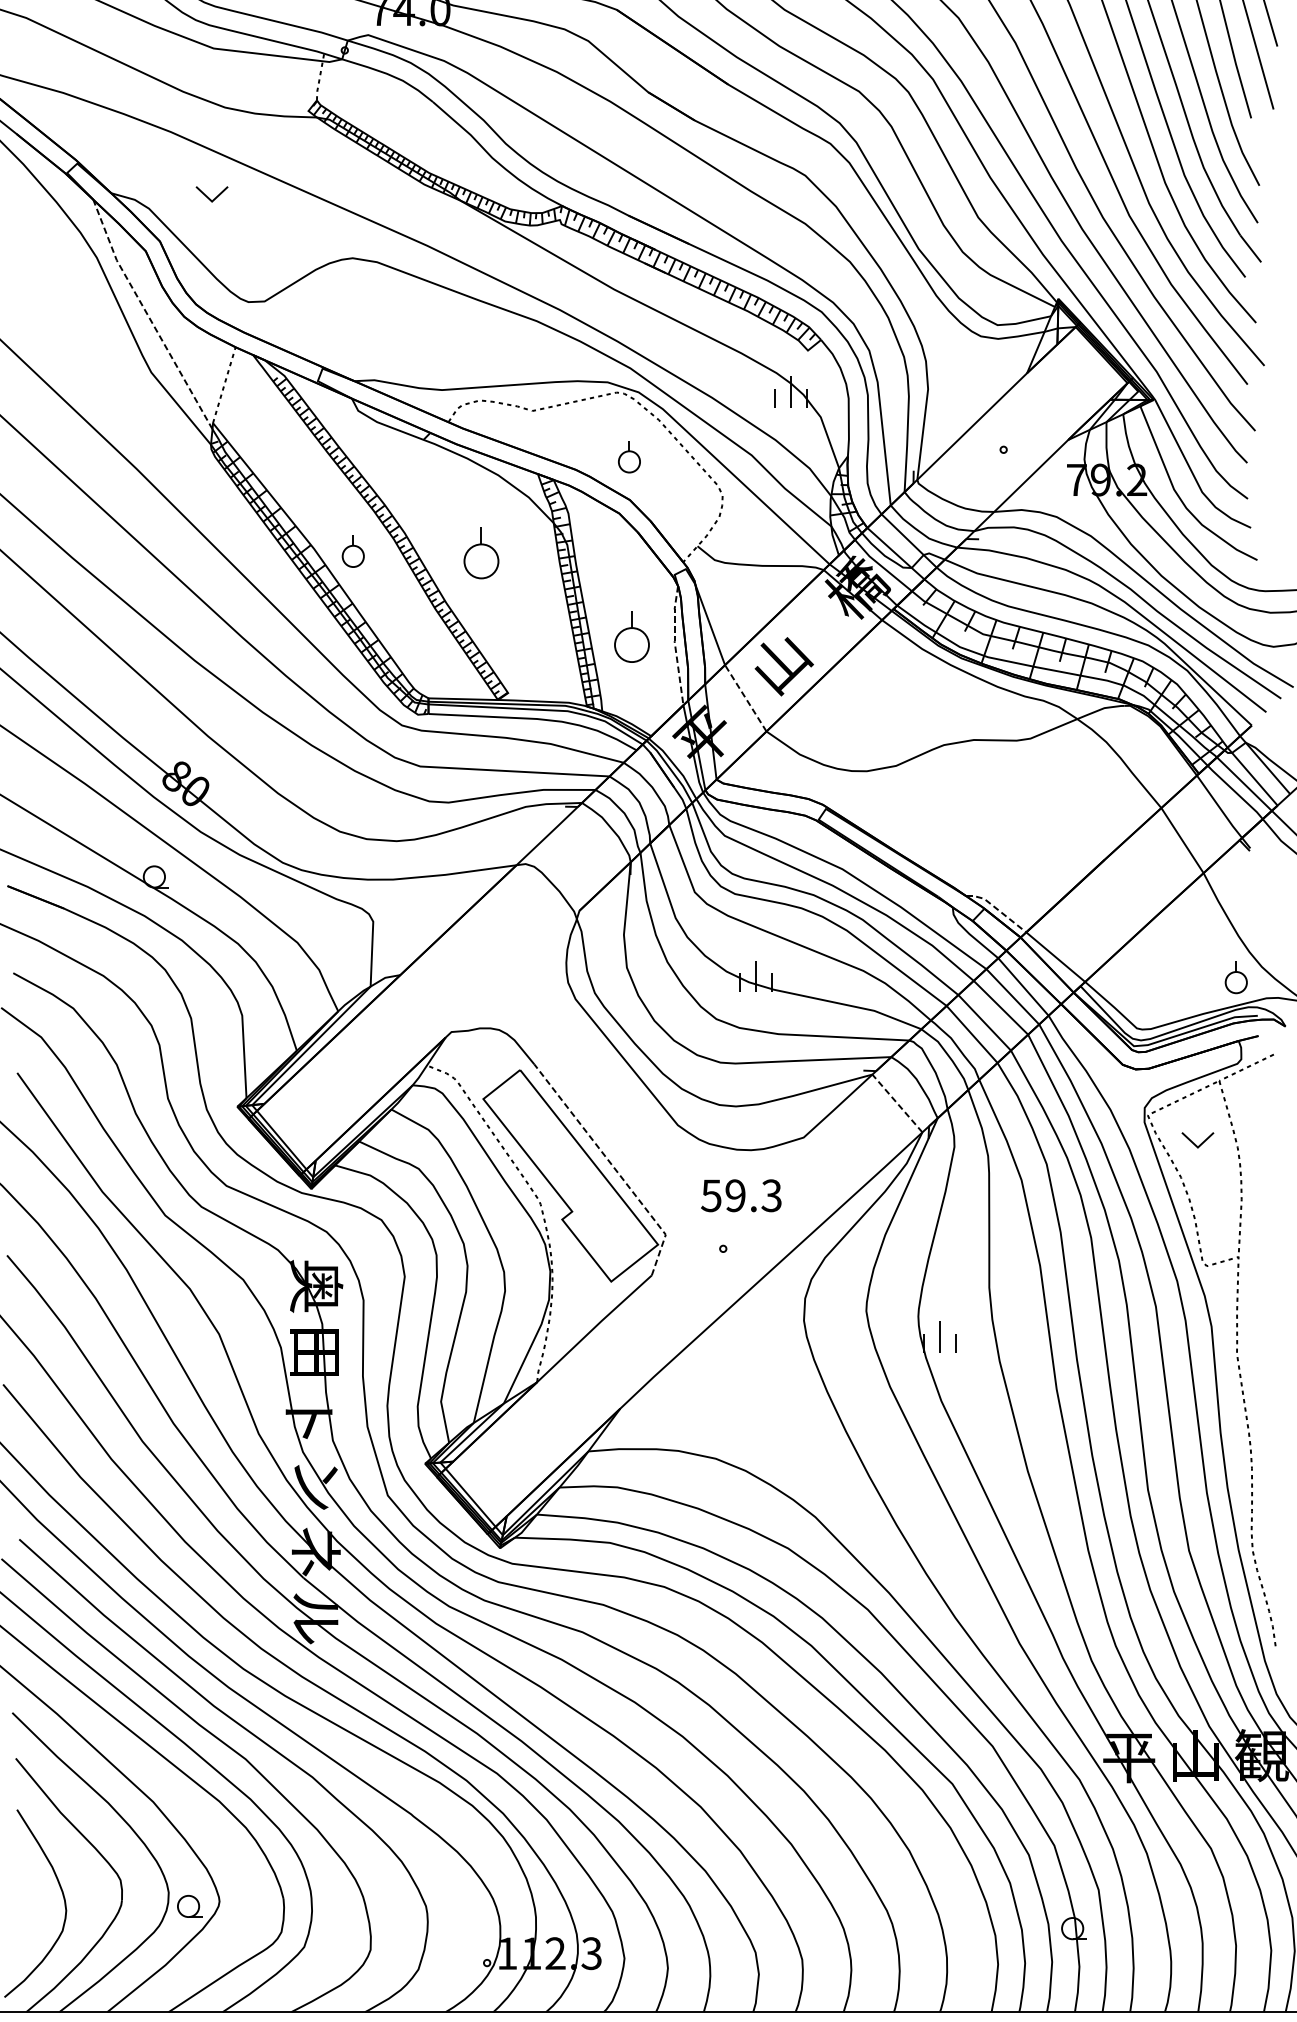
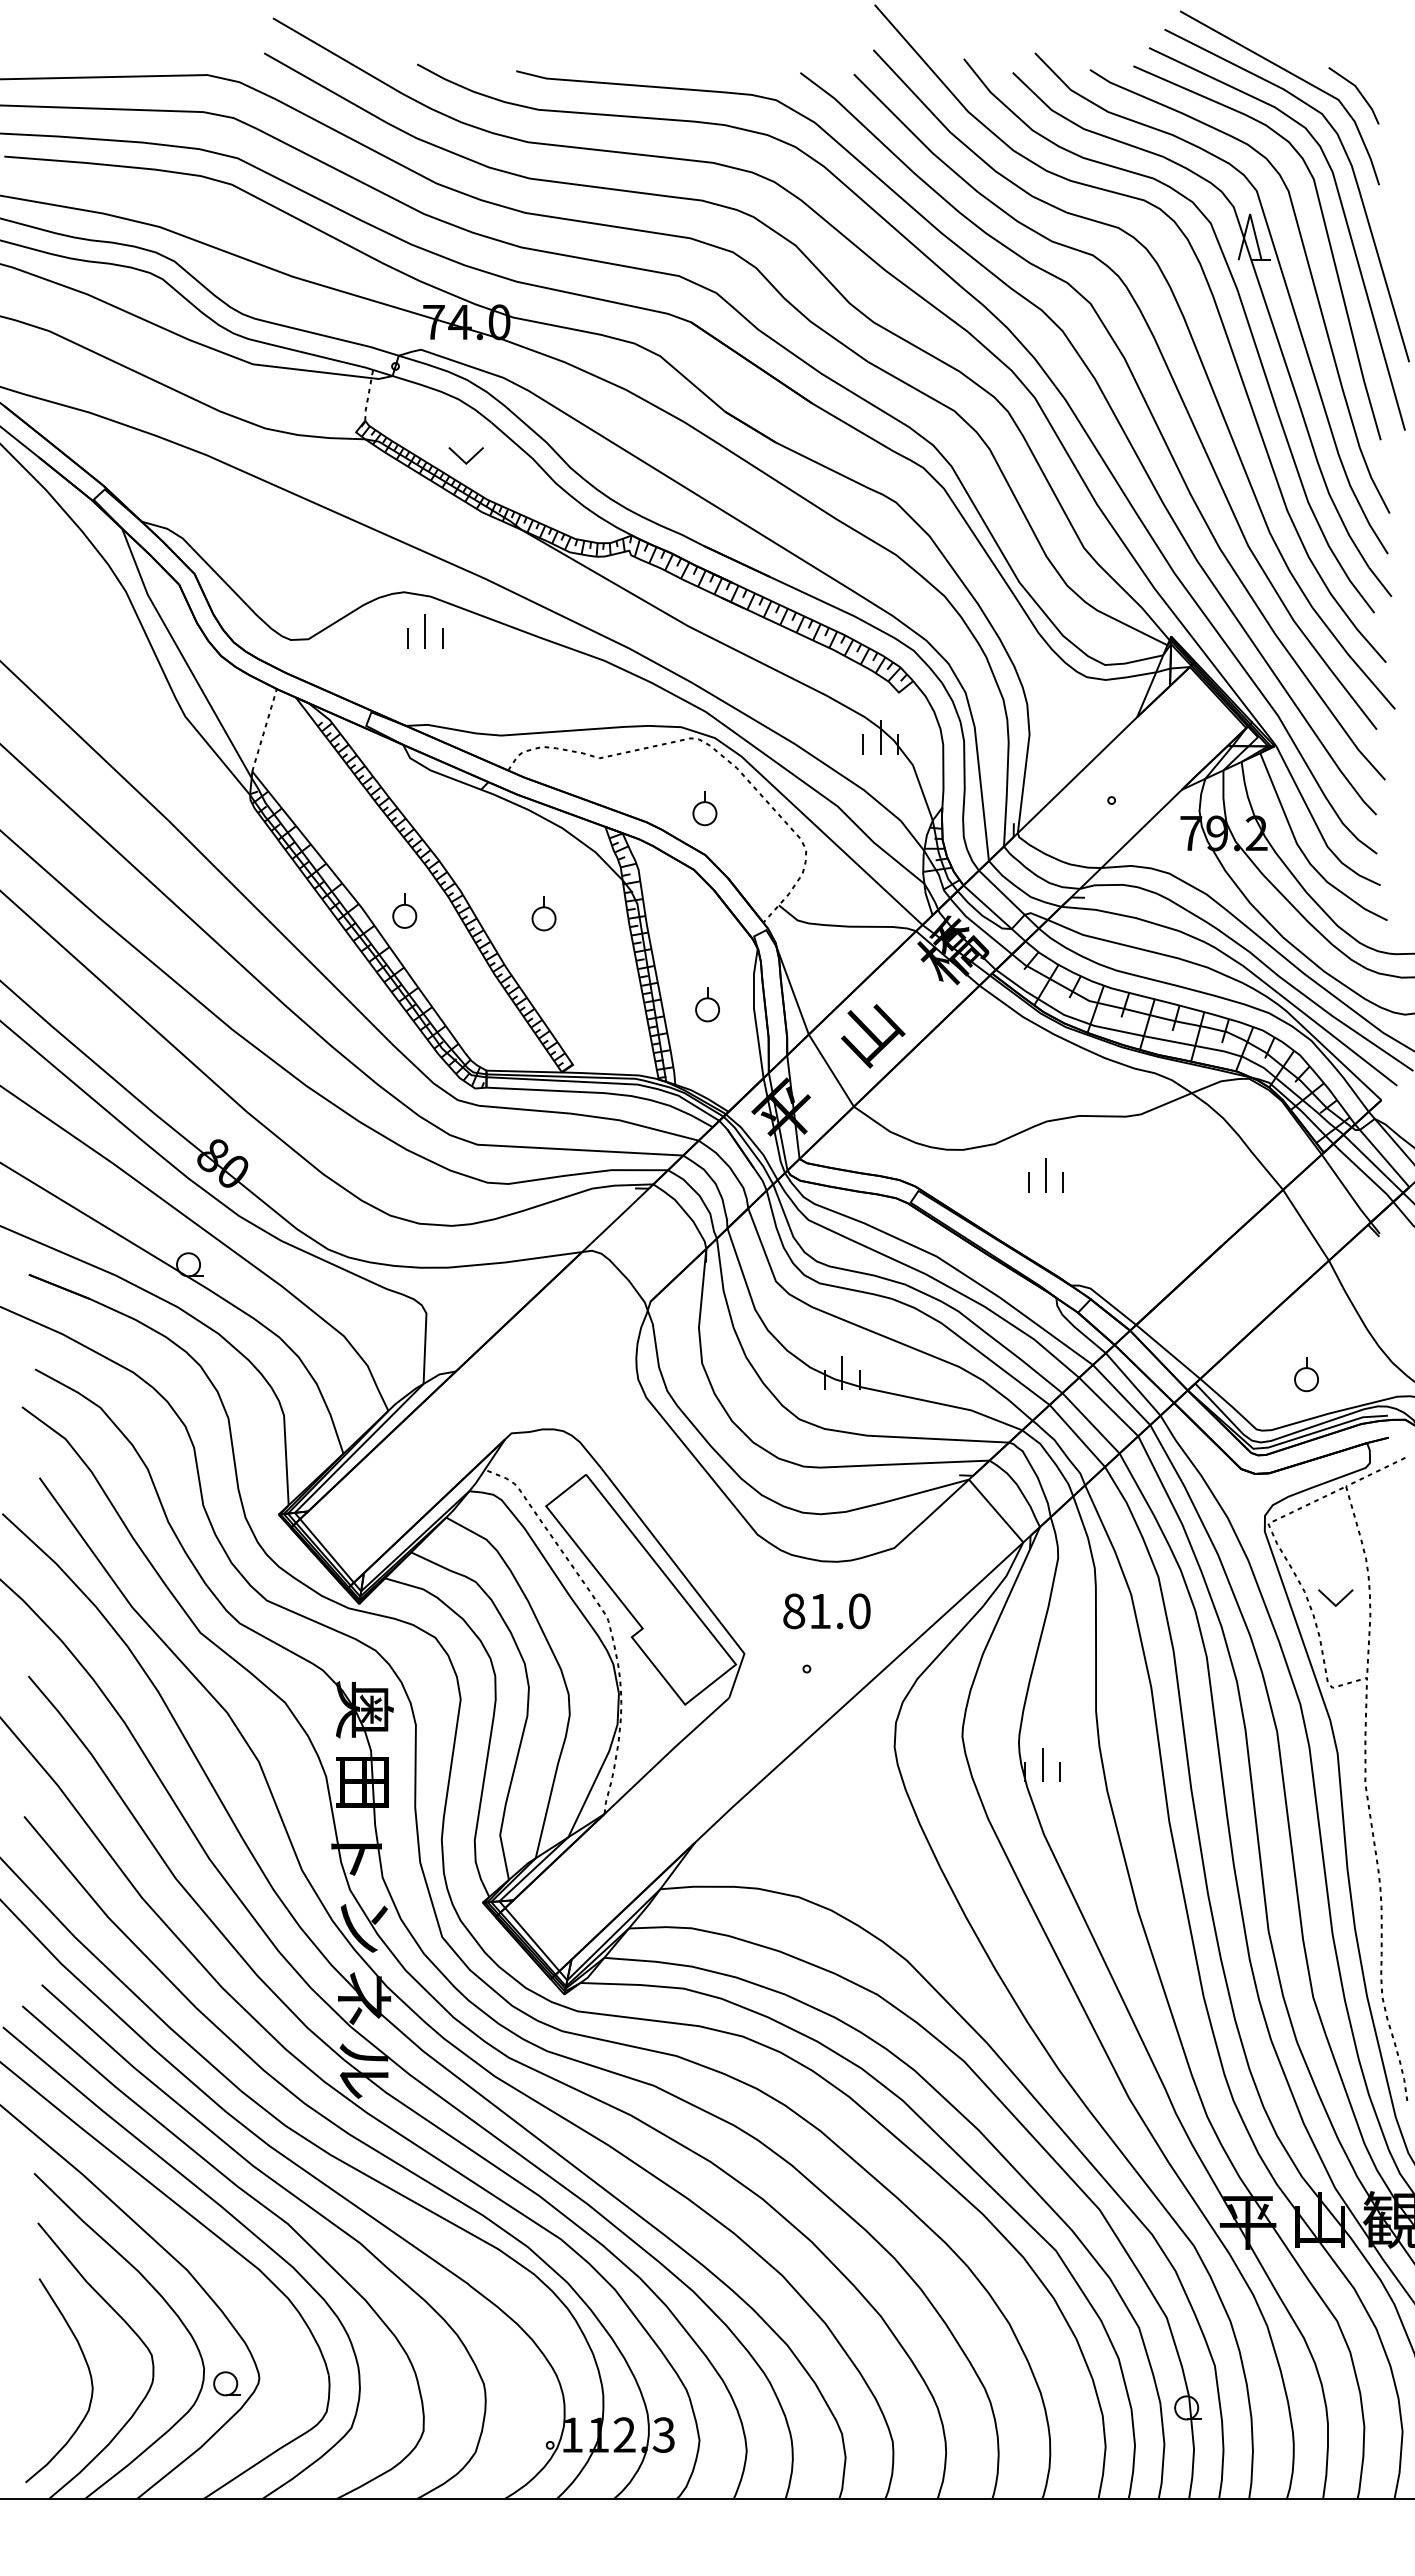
part: (211, 194) -> (465, 455), moved
part: (372, 294) -> (425, 631), added
line: (147, 315) -> (181, 654), dashed -> solid
part: (480, 553) -> (543, 913), size x0.62
part: (631, 637) -> (707, 1004), size x0.62
line: (675, 644) -> (754, 1012), dashed -> solid
line: (745, 698) -> (831, 1070), dashed -> solid
part: (942, 794) -> (1045, 1175), added
line: (997, 908) -> (1104, 1299), dashed -> solid
part: (1236, 977) -> (1306, 1374), moved
line: (897, 1103) -> (996, 1511), dashed -> solid
part: (1197, 1139) -> (1335, 1597), moved
line: (613, 1166) -> (687, 1579), dashed -> solid
text: (741, 1195) -> (826, 1611), 59.3 -> 81.0

